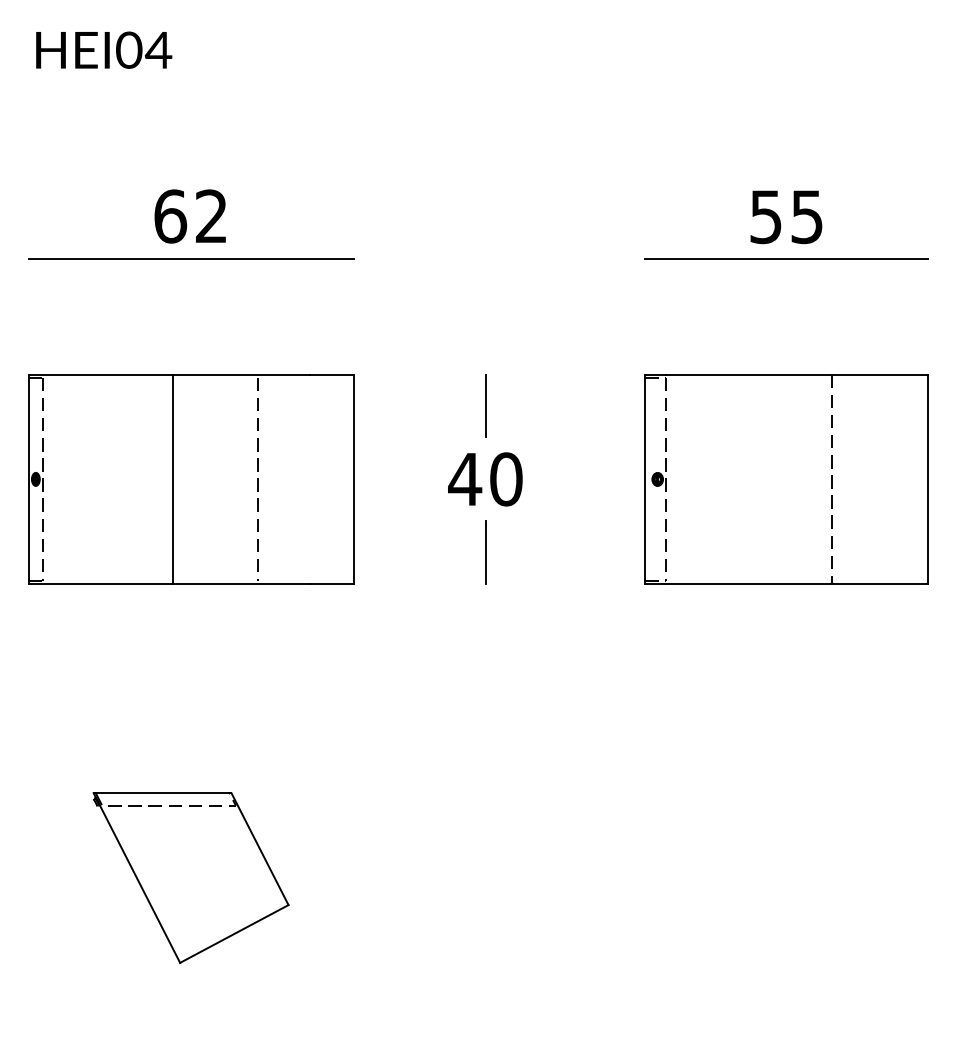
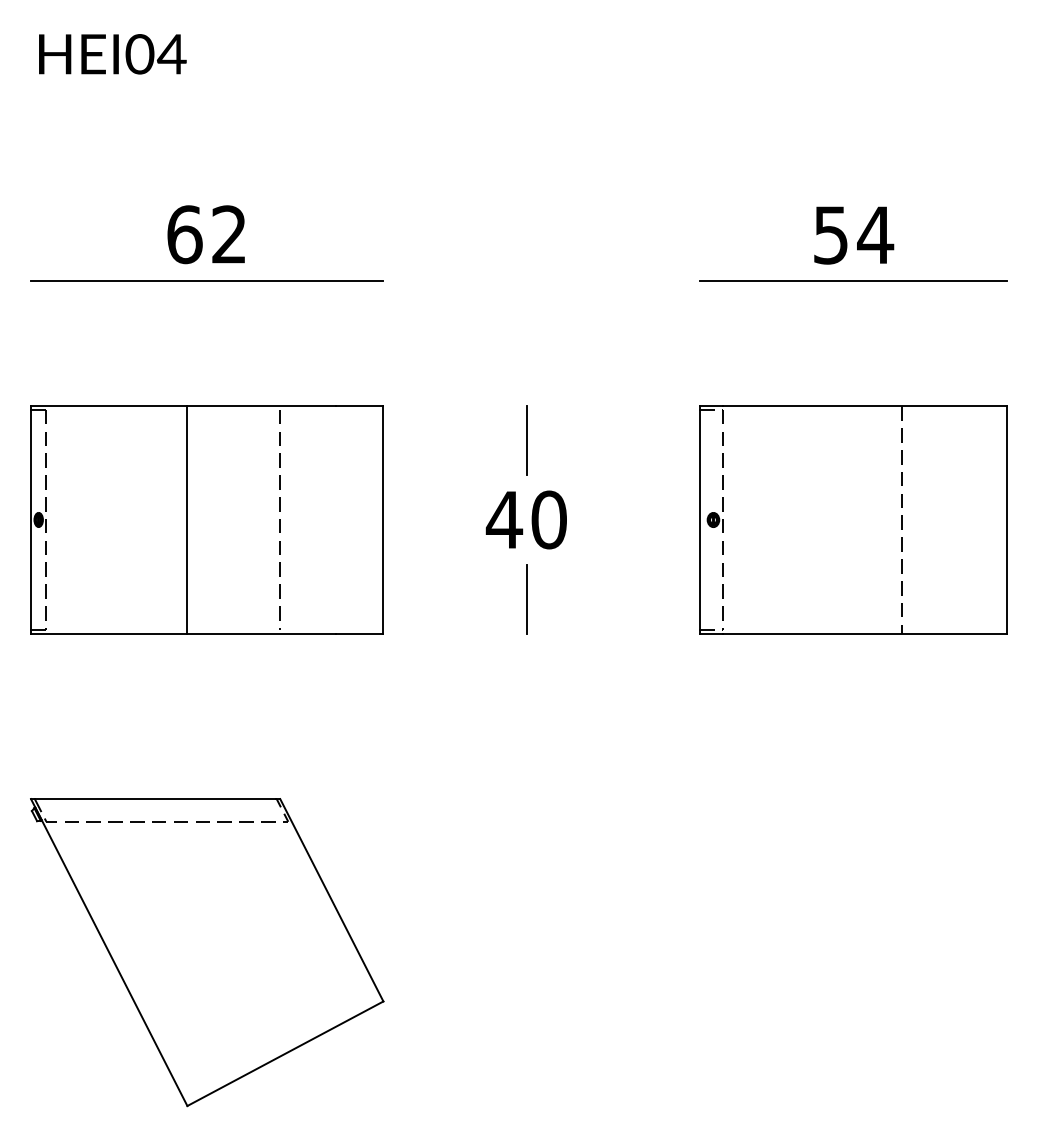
text: (807, 217) -> (875, 235), 55 -> 54
part: (190, 877) -> (206, 951), size x1.67

